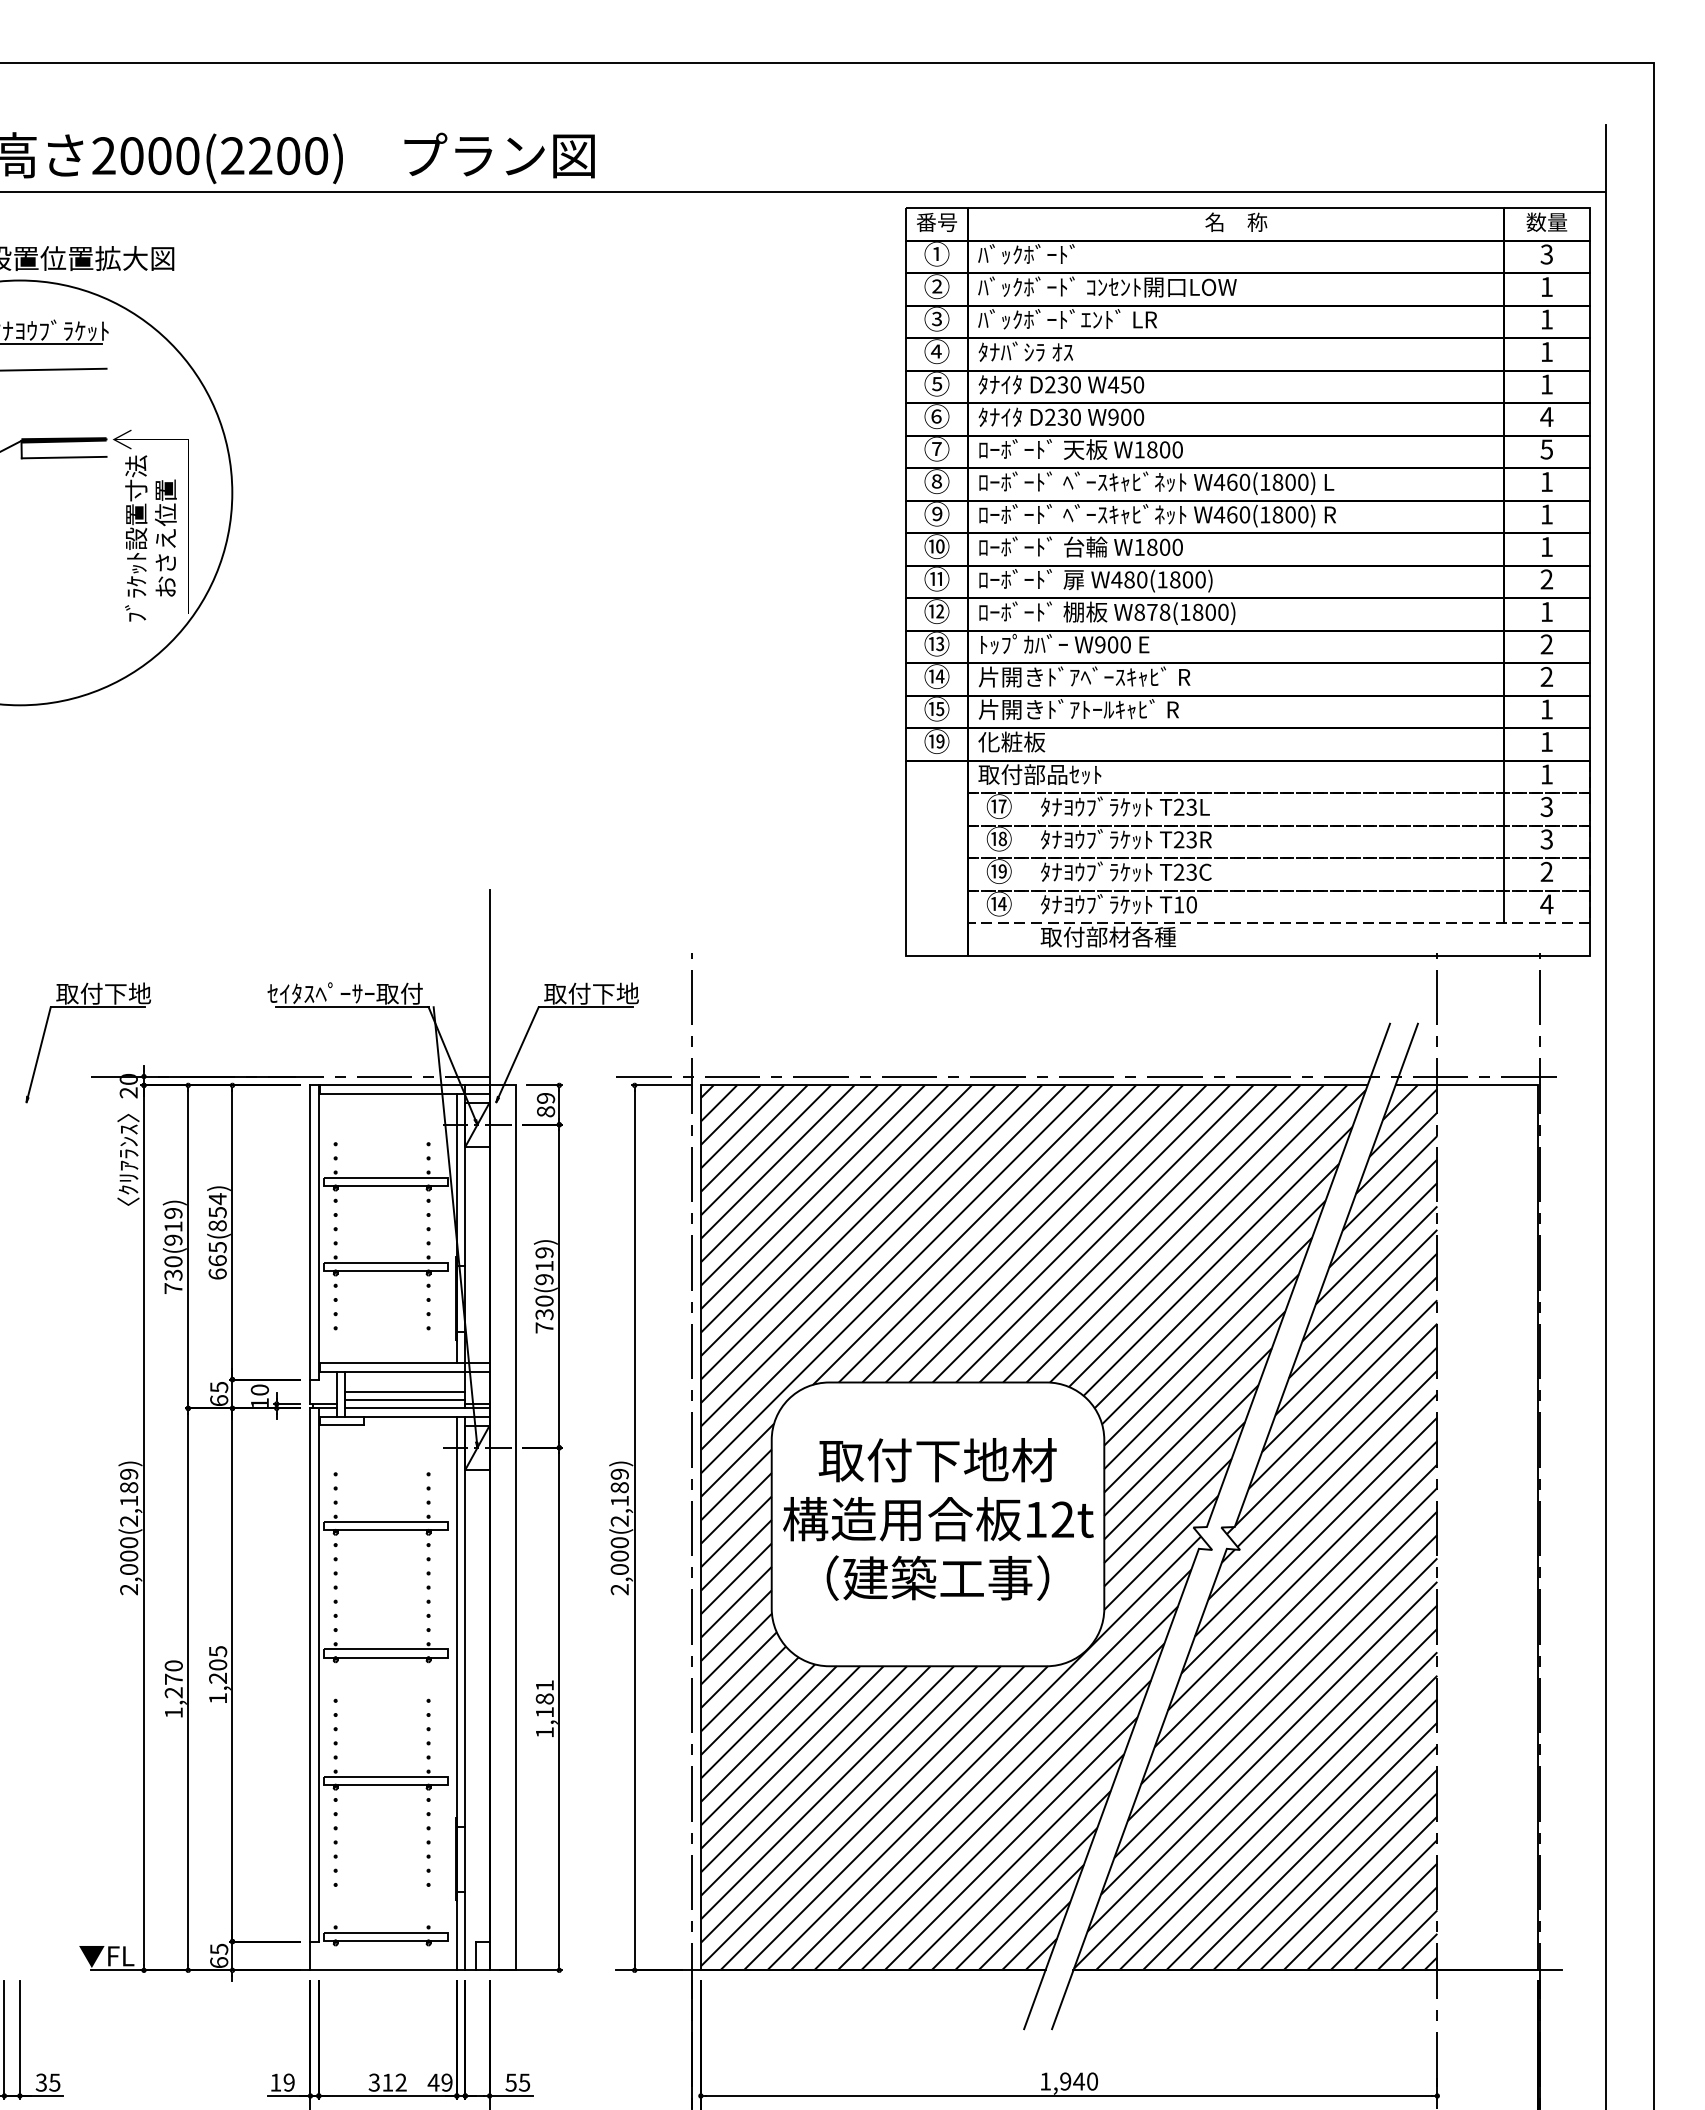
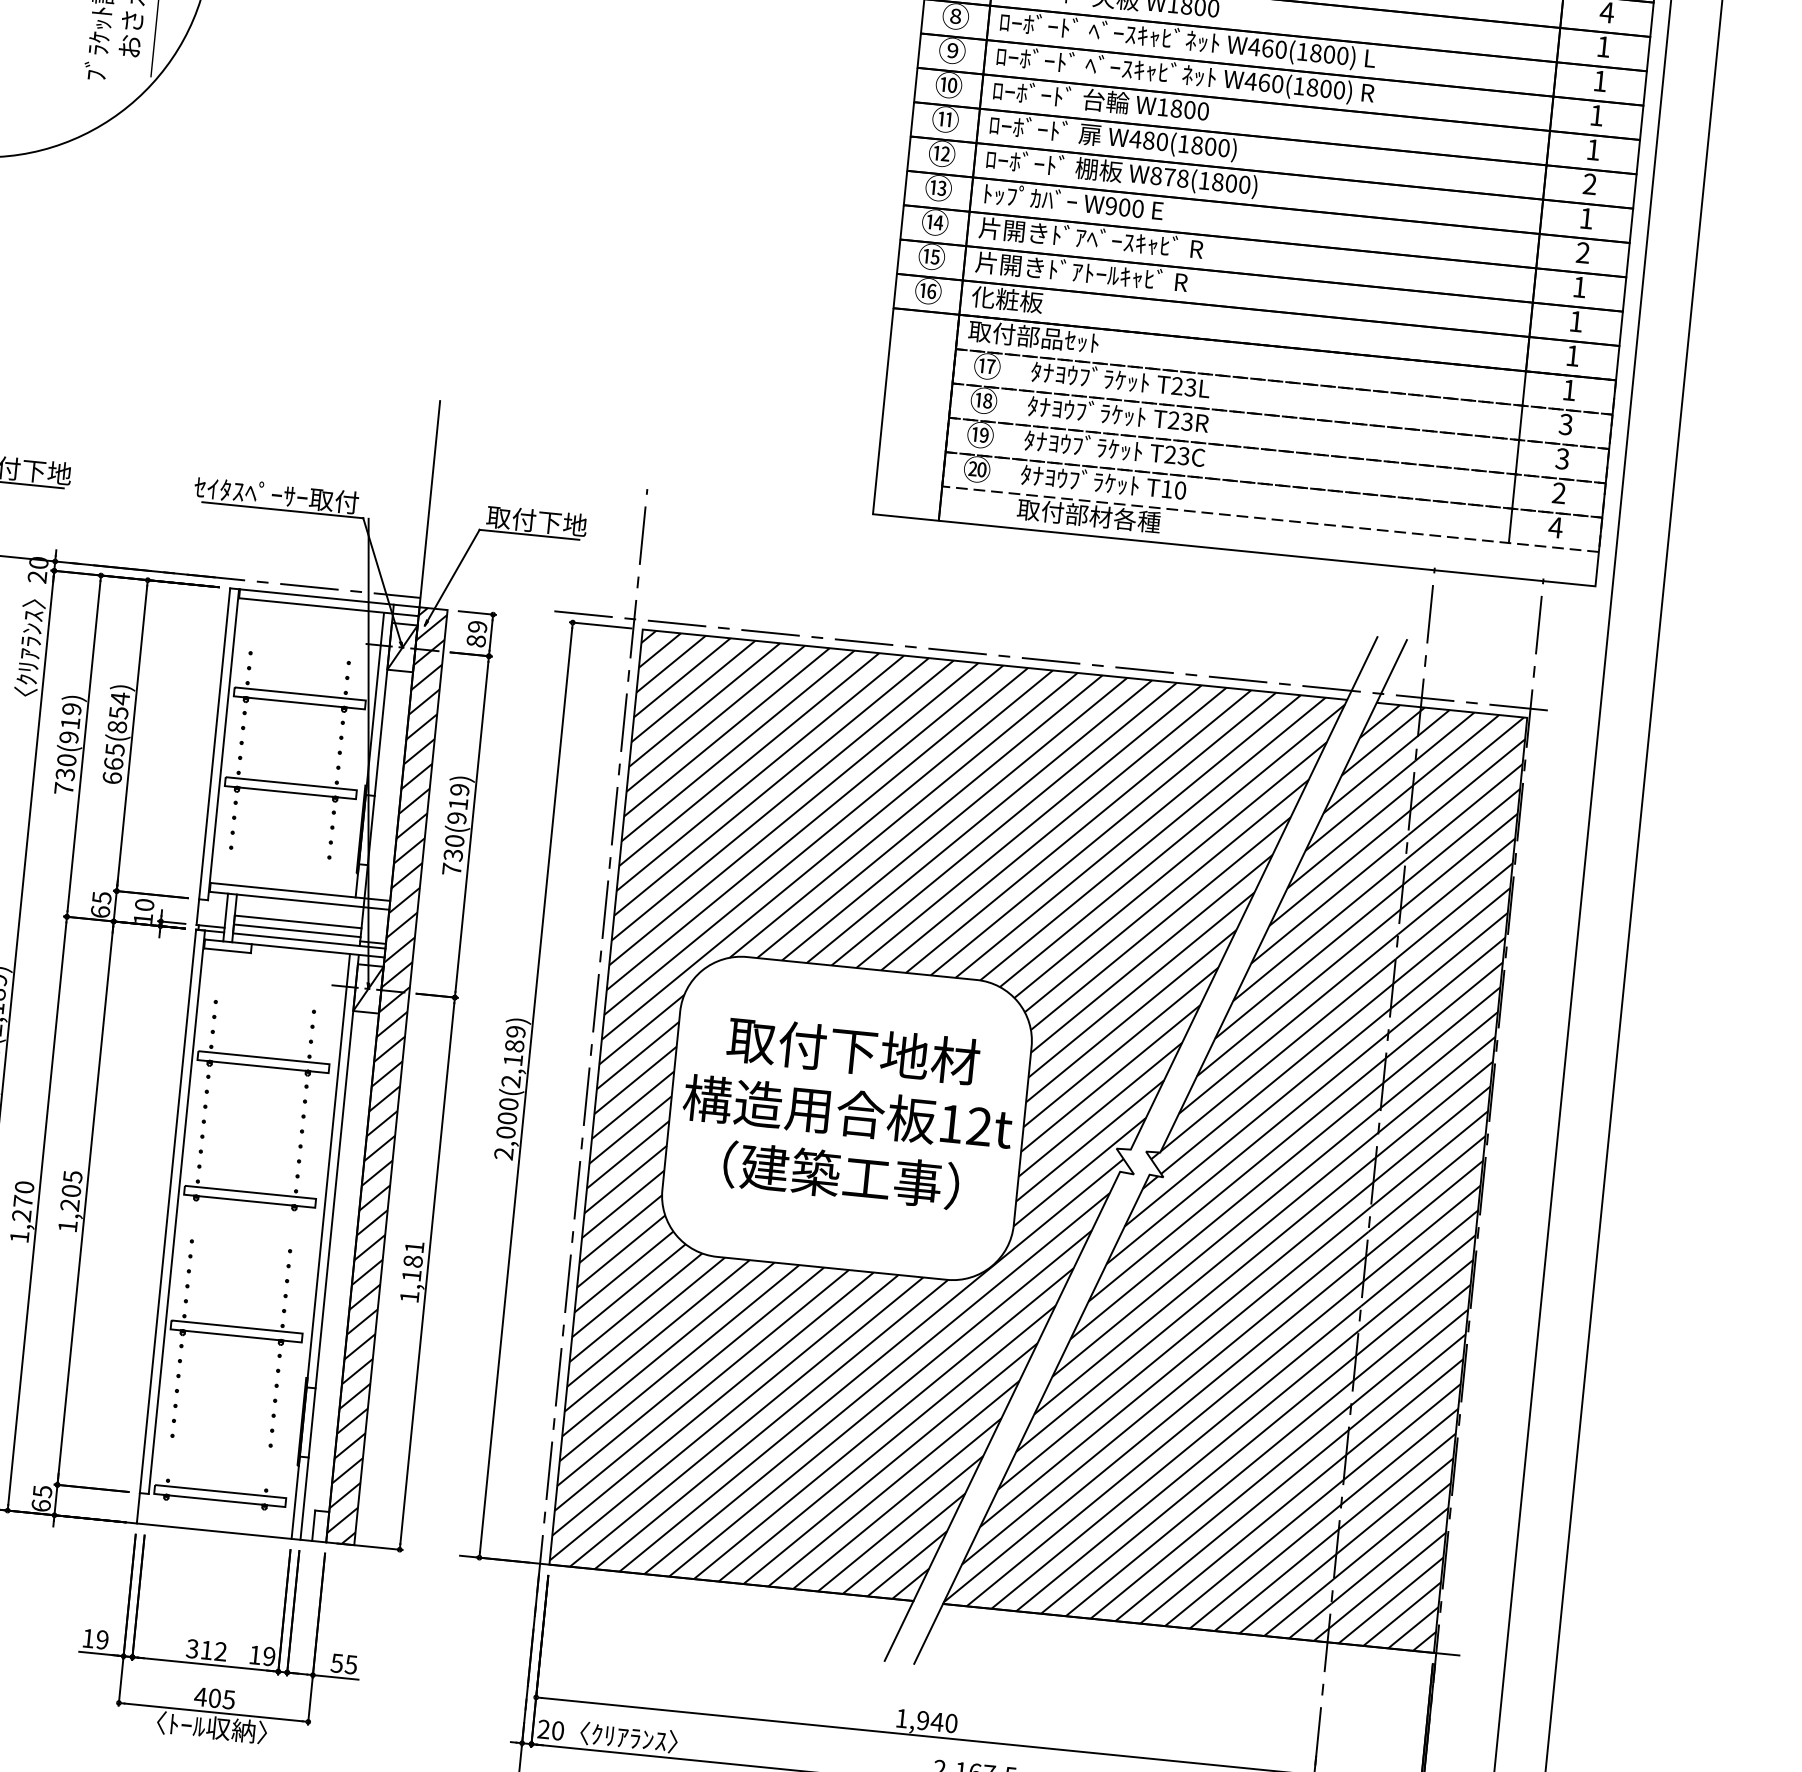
text: (1546, 449) -> (1603, 46), 5 -> 1
text: (1546, 676) -> (1579, 286), 2 -> 1
text: (940, 741) -> (932, 291), ⑲ -> ⑯
text: (999, 903) -> (977, 468), ⑭ -> ⑳
hatch: (502, 1527) -> (386, 1075), added
hatch: (1487, 1527) -> (1427, 1179), added
text: (433, 2082) -> (255, 1654), 49 -> 19

